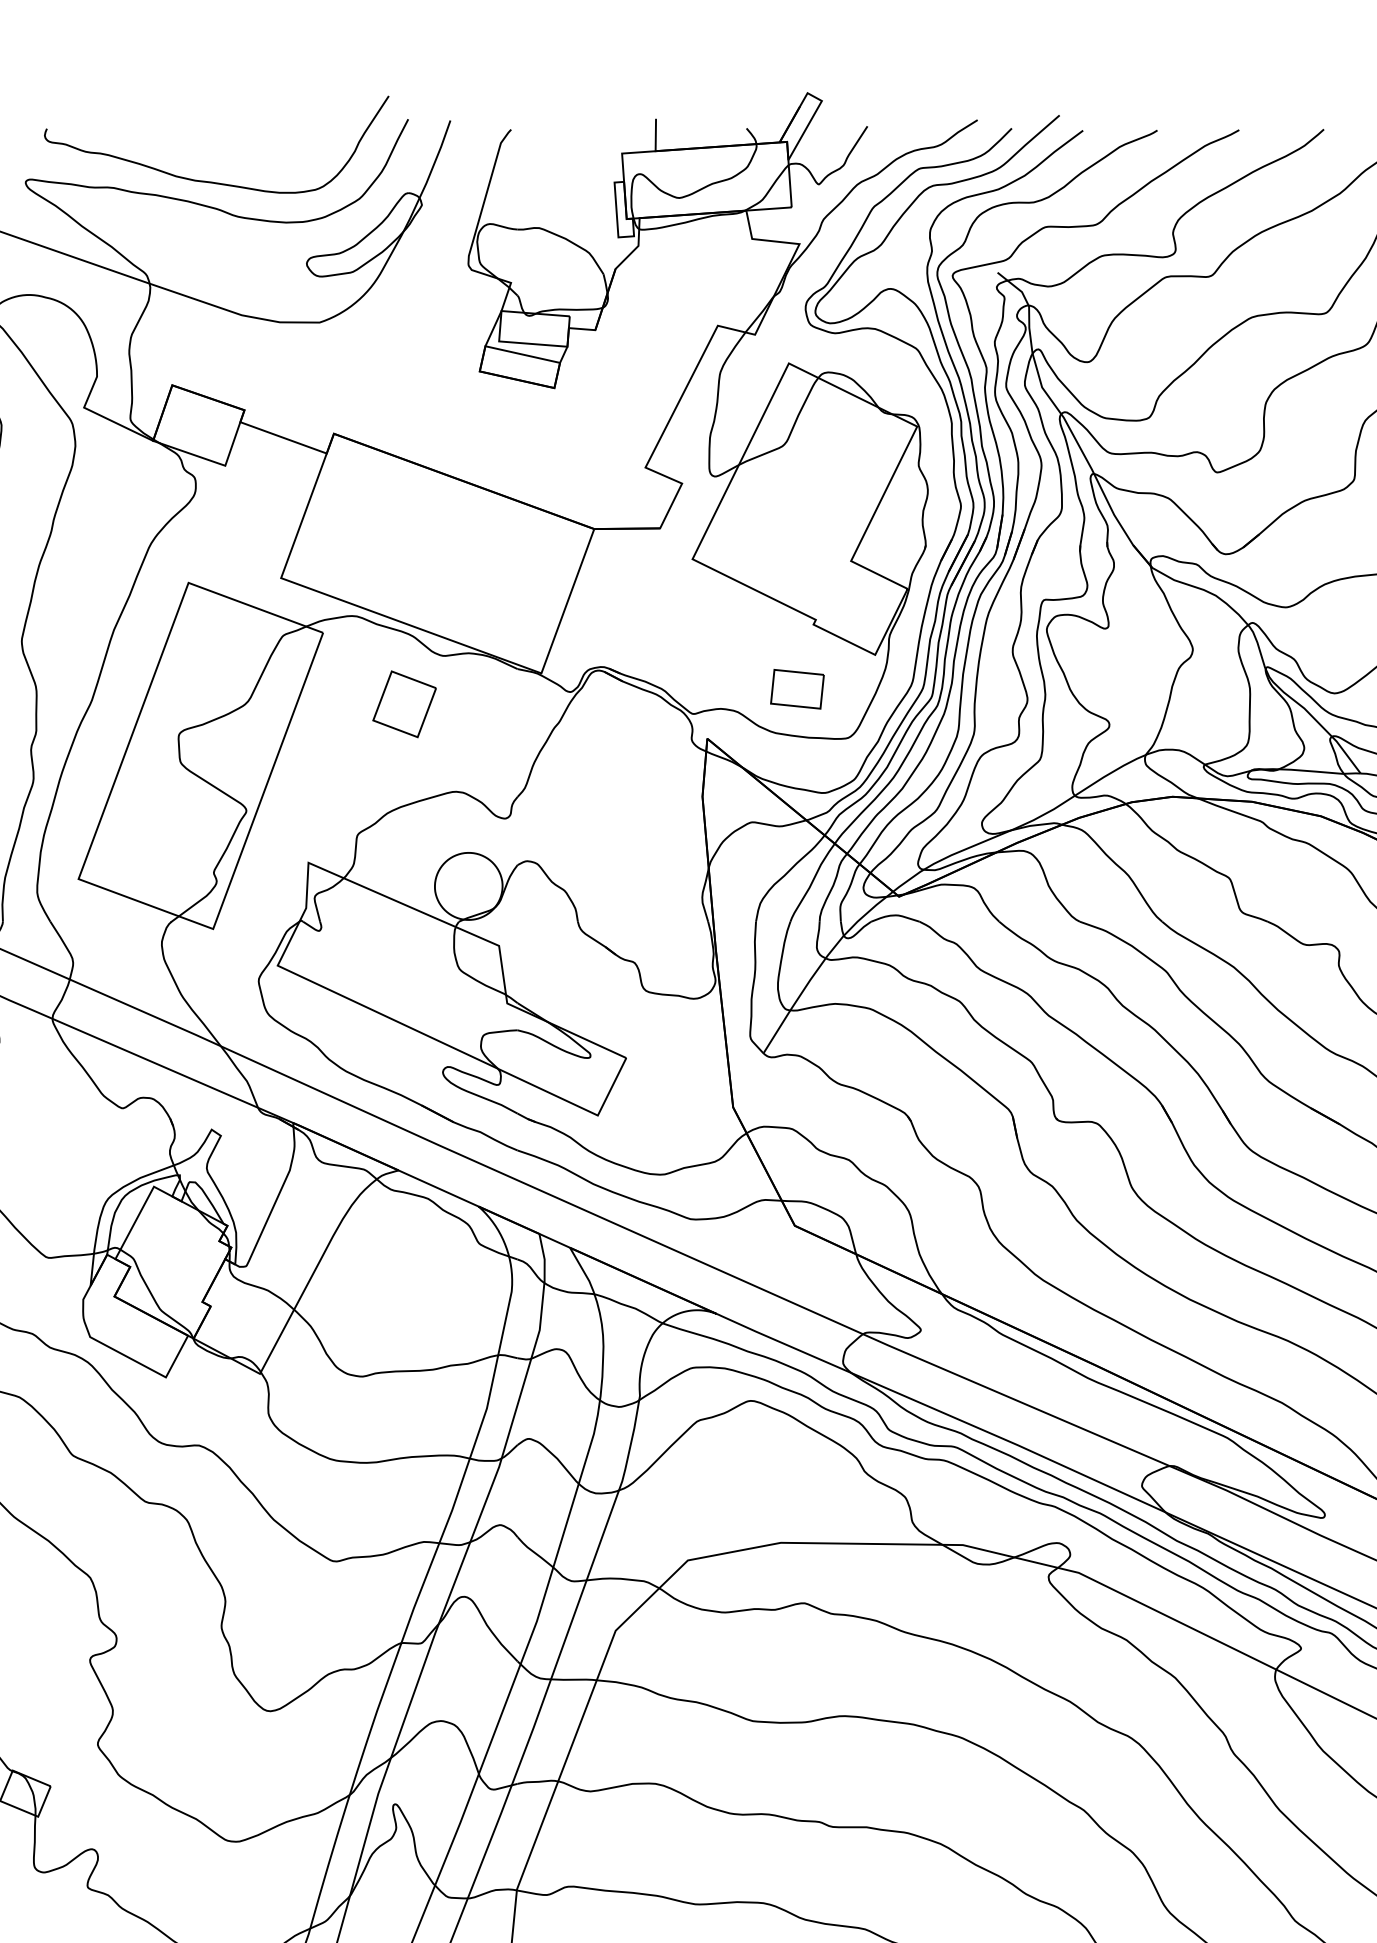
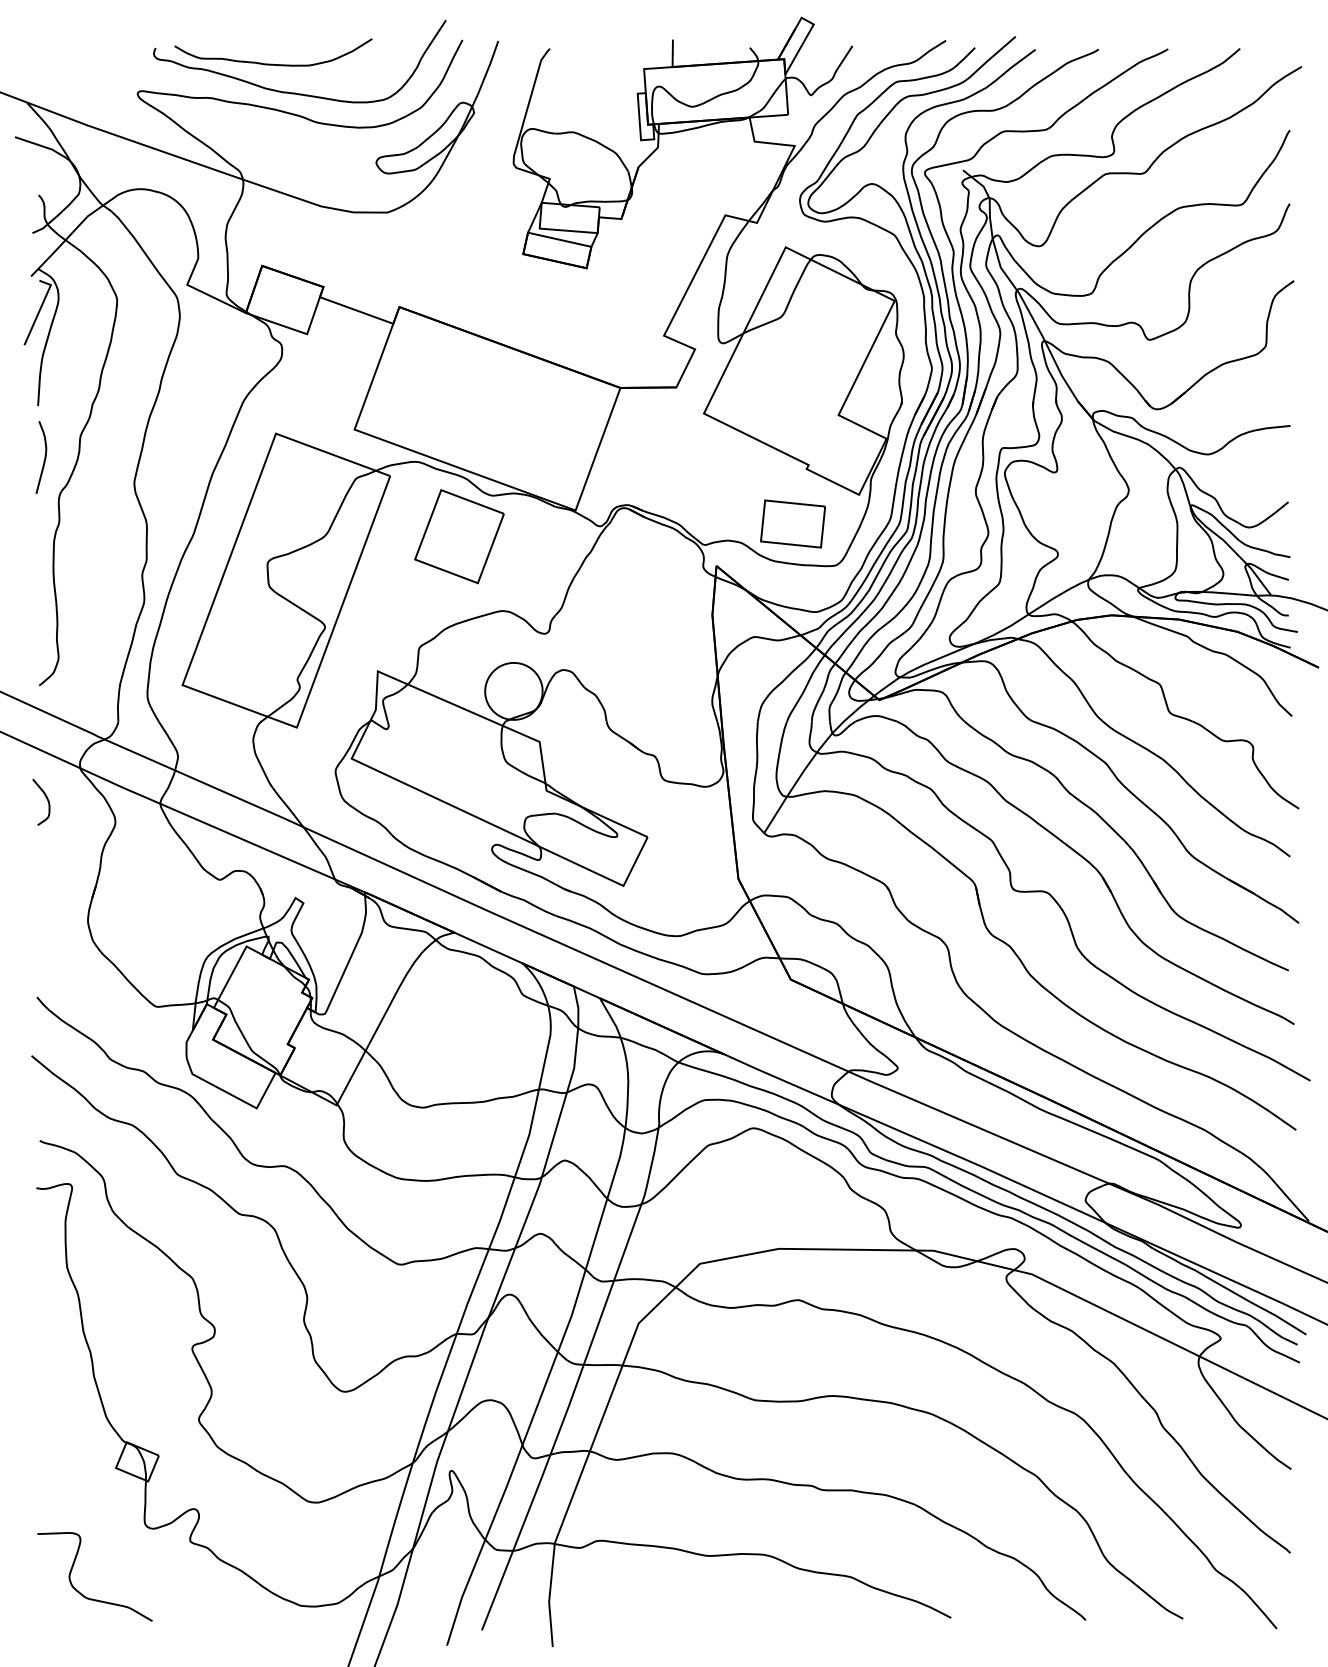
curve: (184, 146) -> (272, 63), added
part: (796, 688) -> (792, 523), size x1.43
part: (404, 703) -> (459, 536), size x1.67

